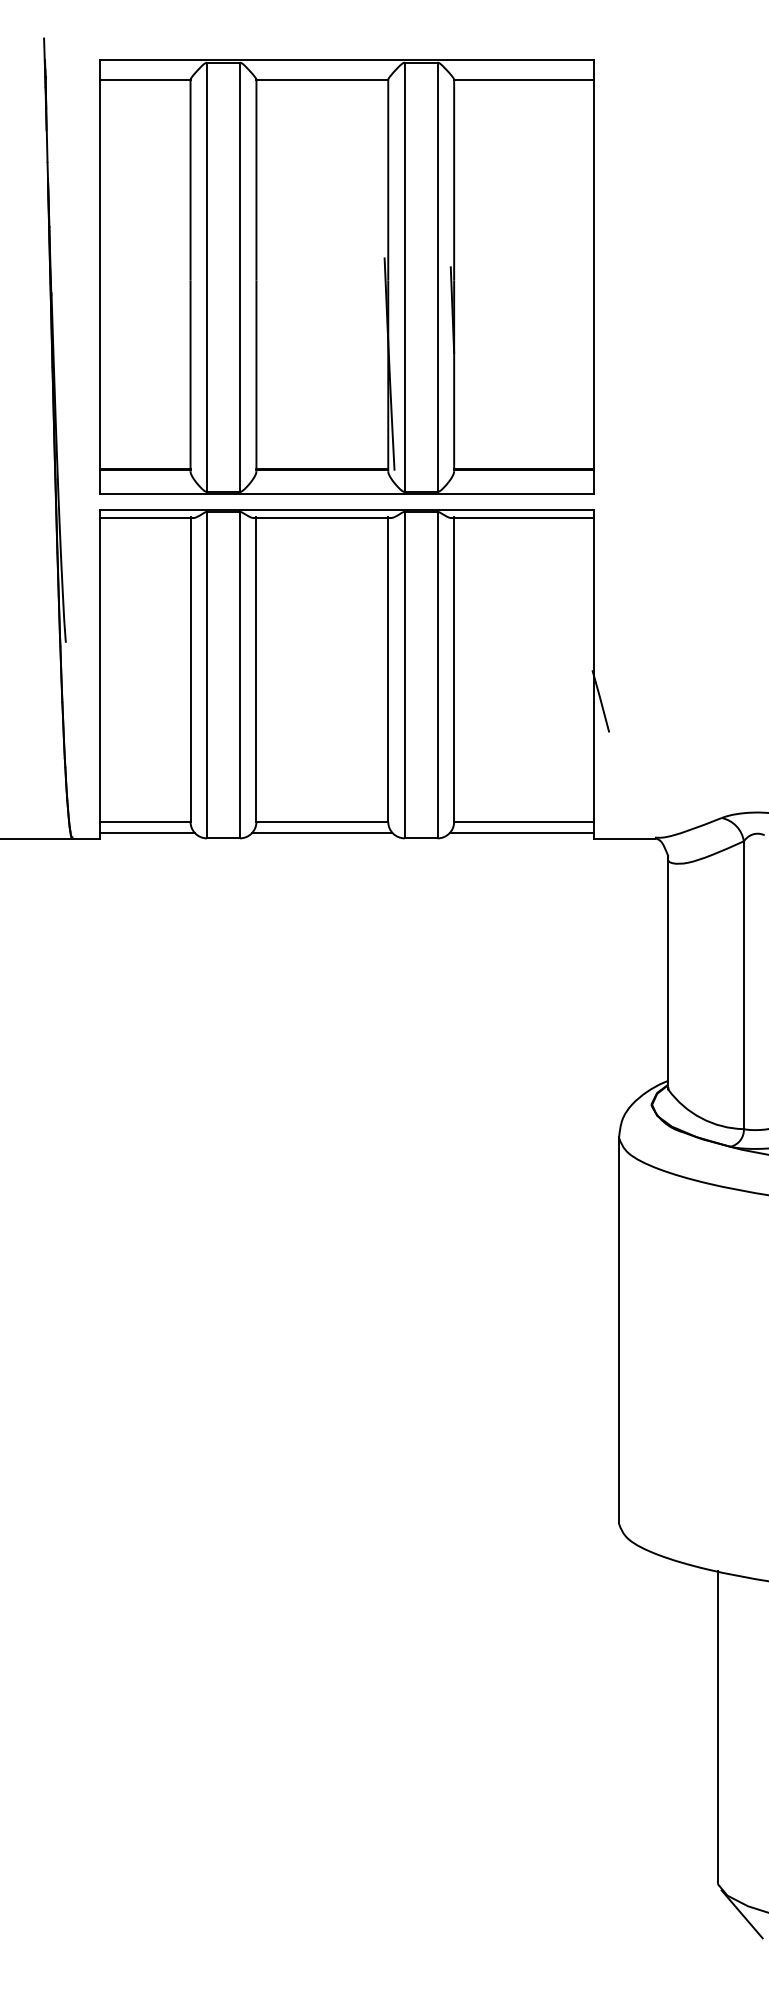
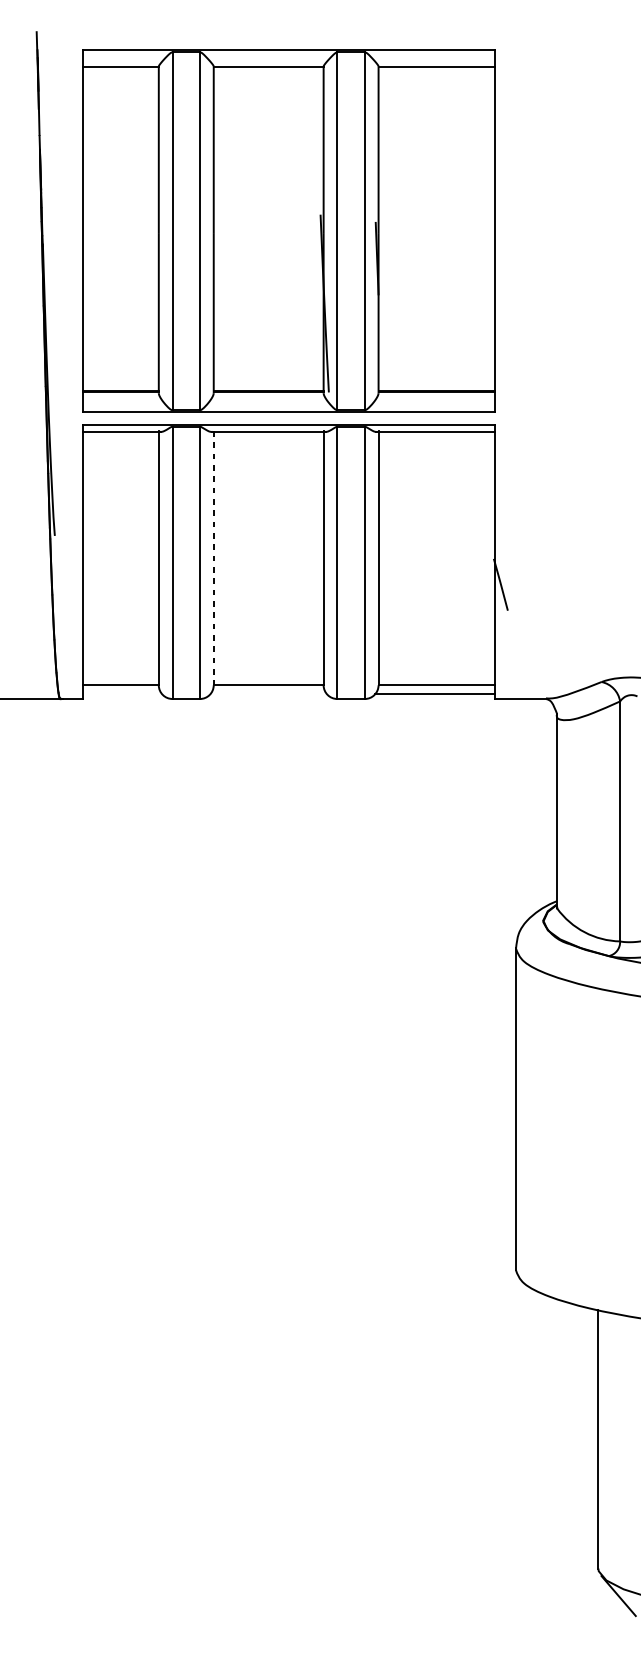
line: (256, 669) -> (213, 558), solid -> dashed
line: (146, 832) -> (122, 694), removed
line: (322, 832) -> (268, 694), removed

